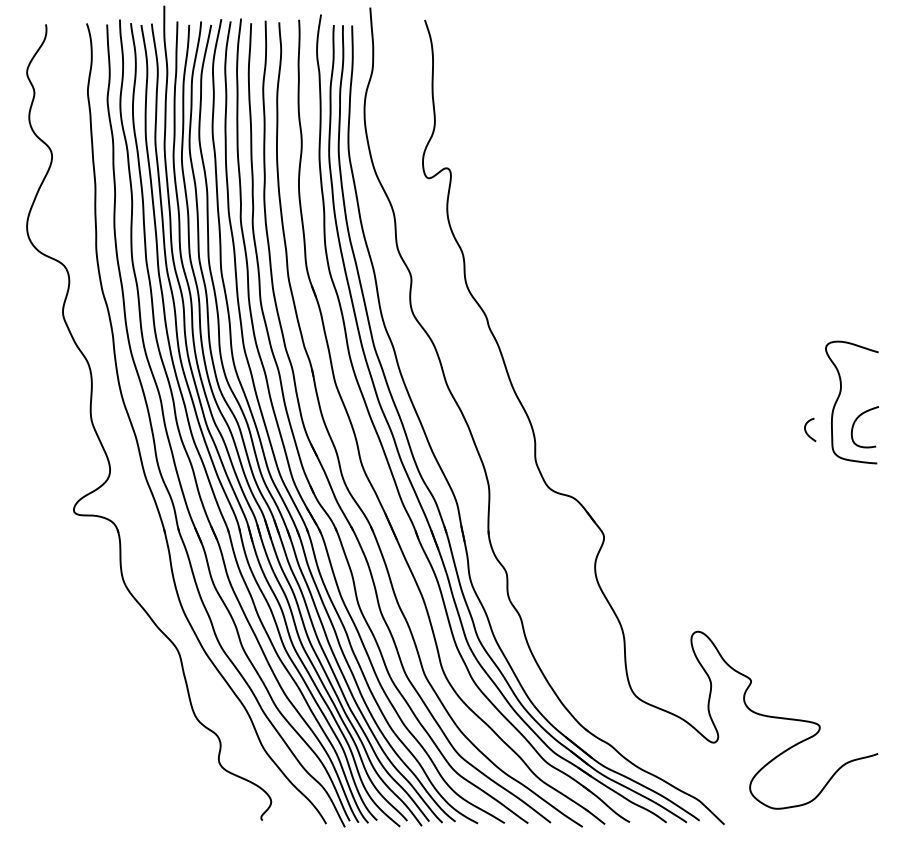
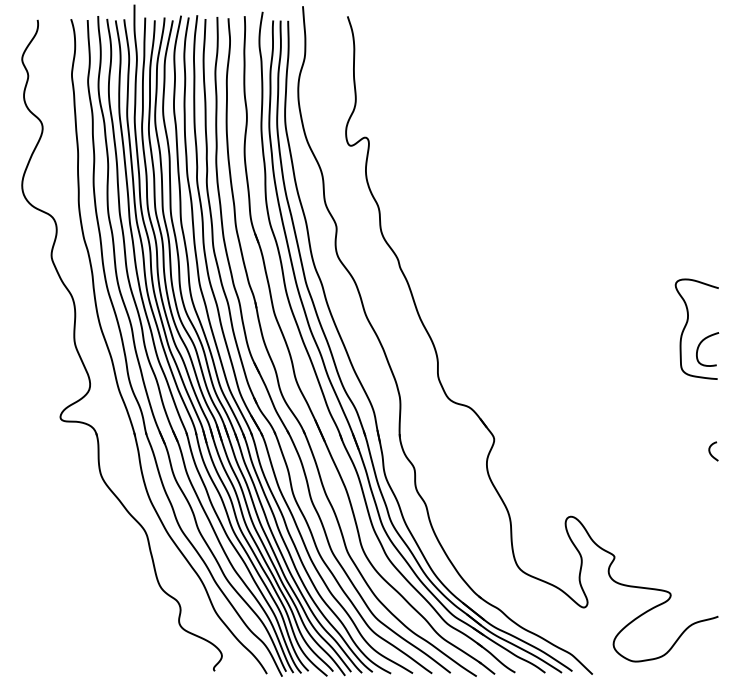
curve: (806, 429) -> (710, 451), moved

